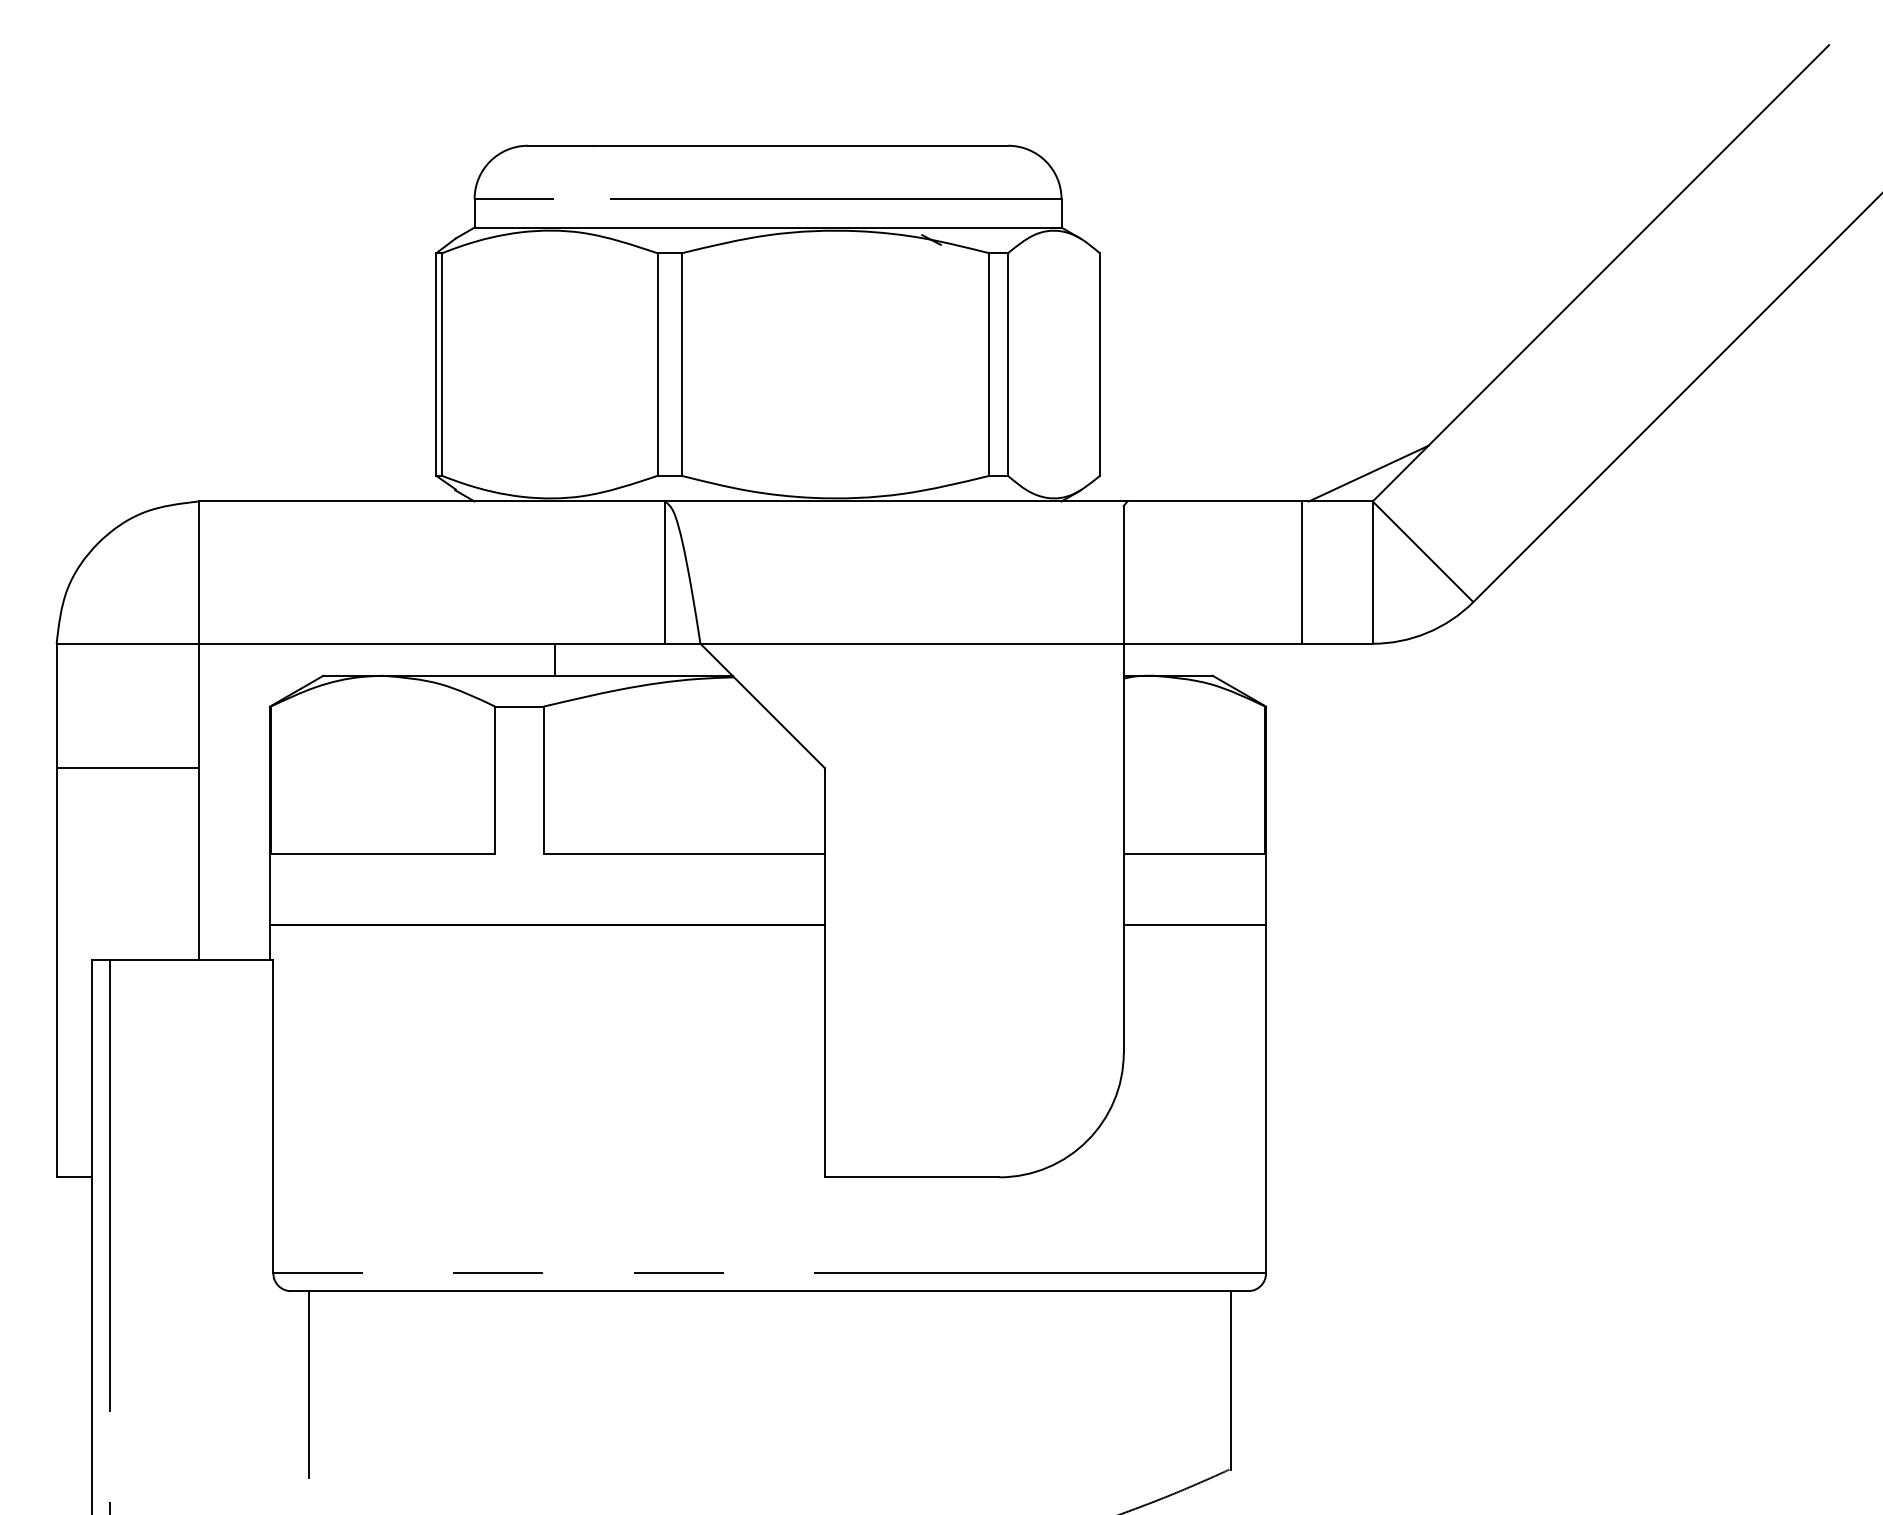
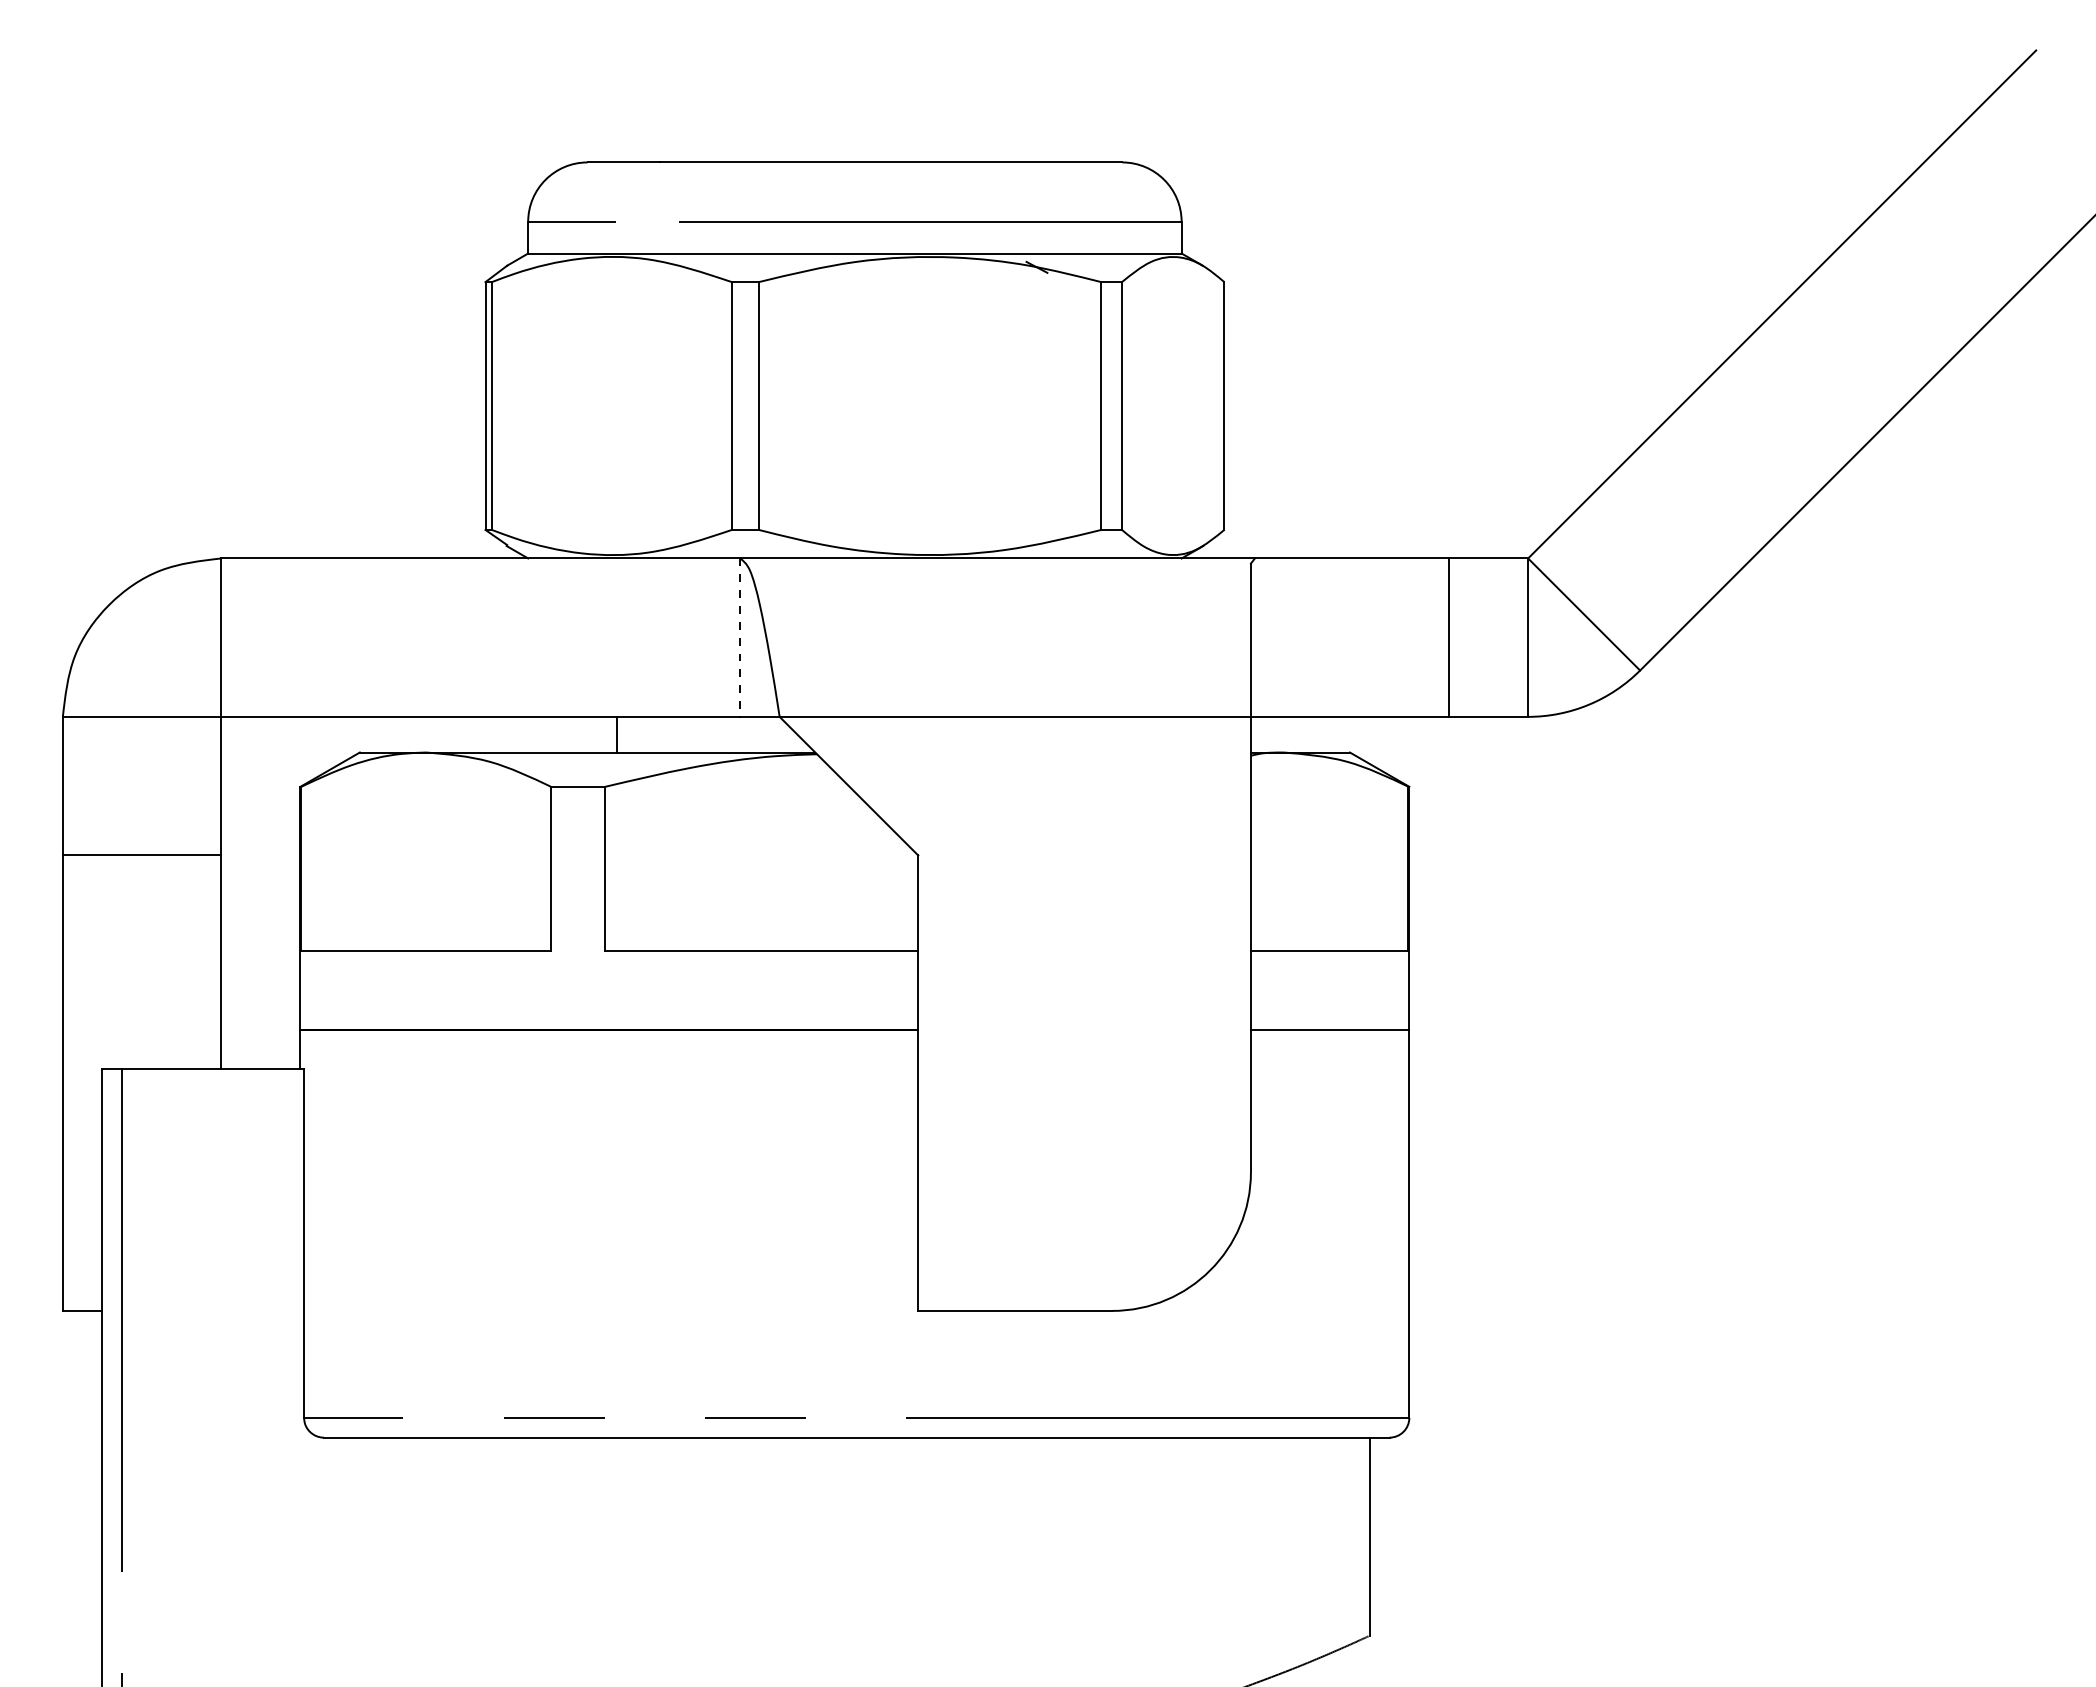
line: (1368, 473) -> (1523, 527), removed
line: (665, 573) -> (740, 638), solid -> dashed
line: (309, 1384) -> (344, 1541), removed

